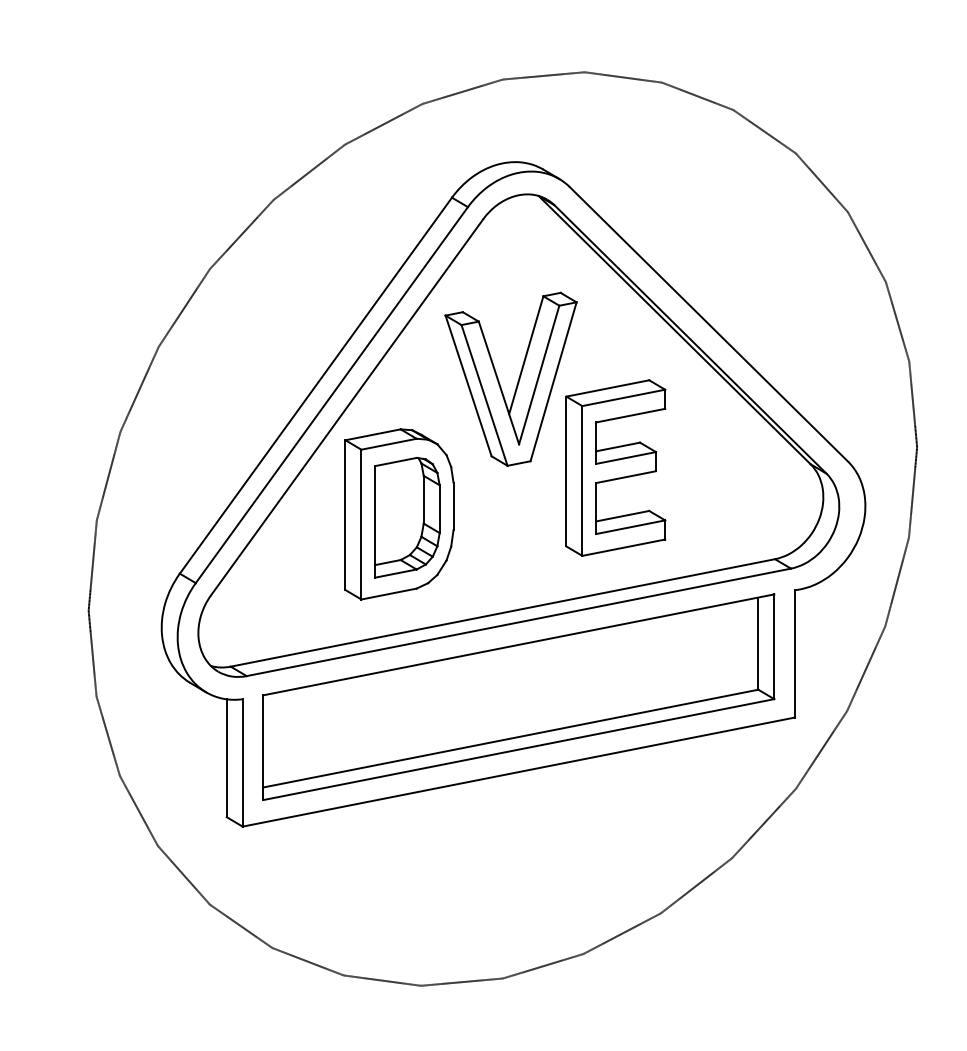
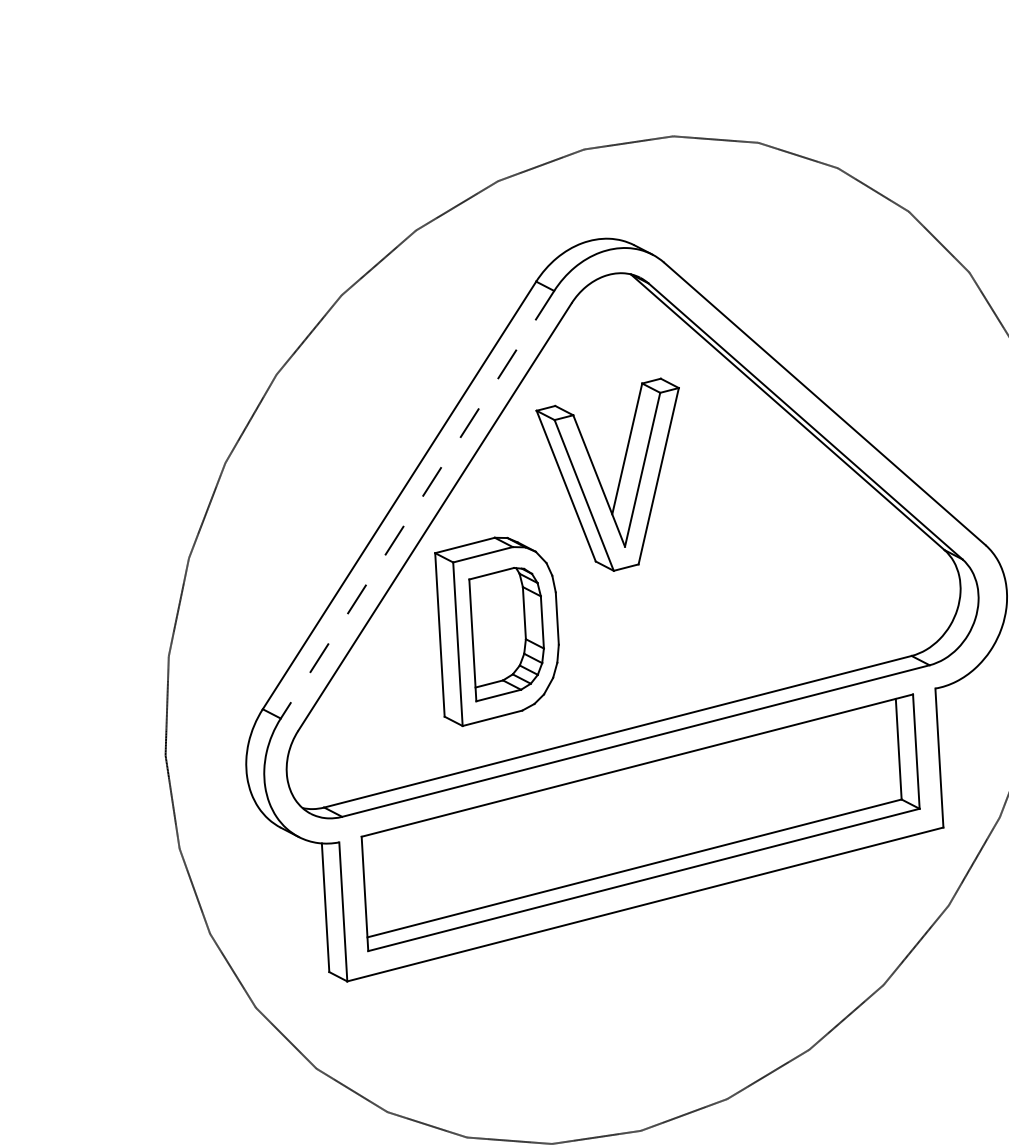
line: (331, 395) -> (417, 505), solid -> dashed
part: (615, 467) -> (731, 565), removed

